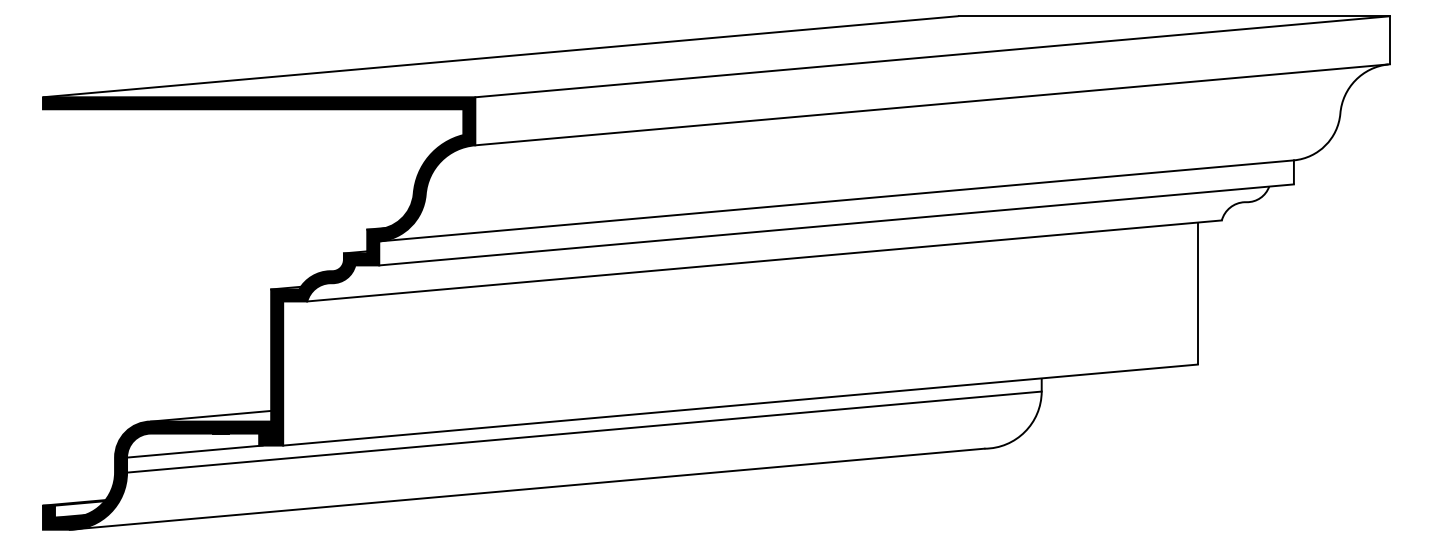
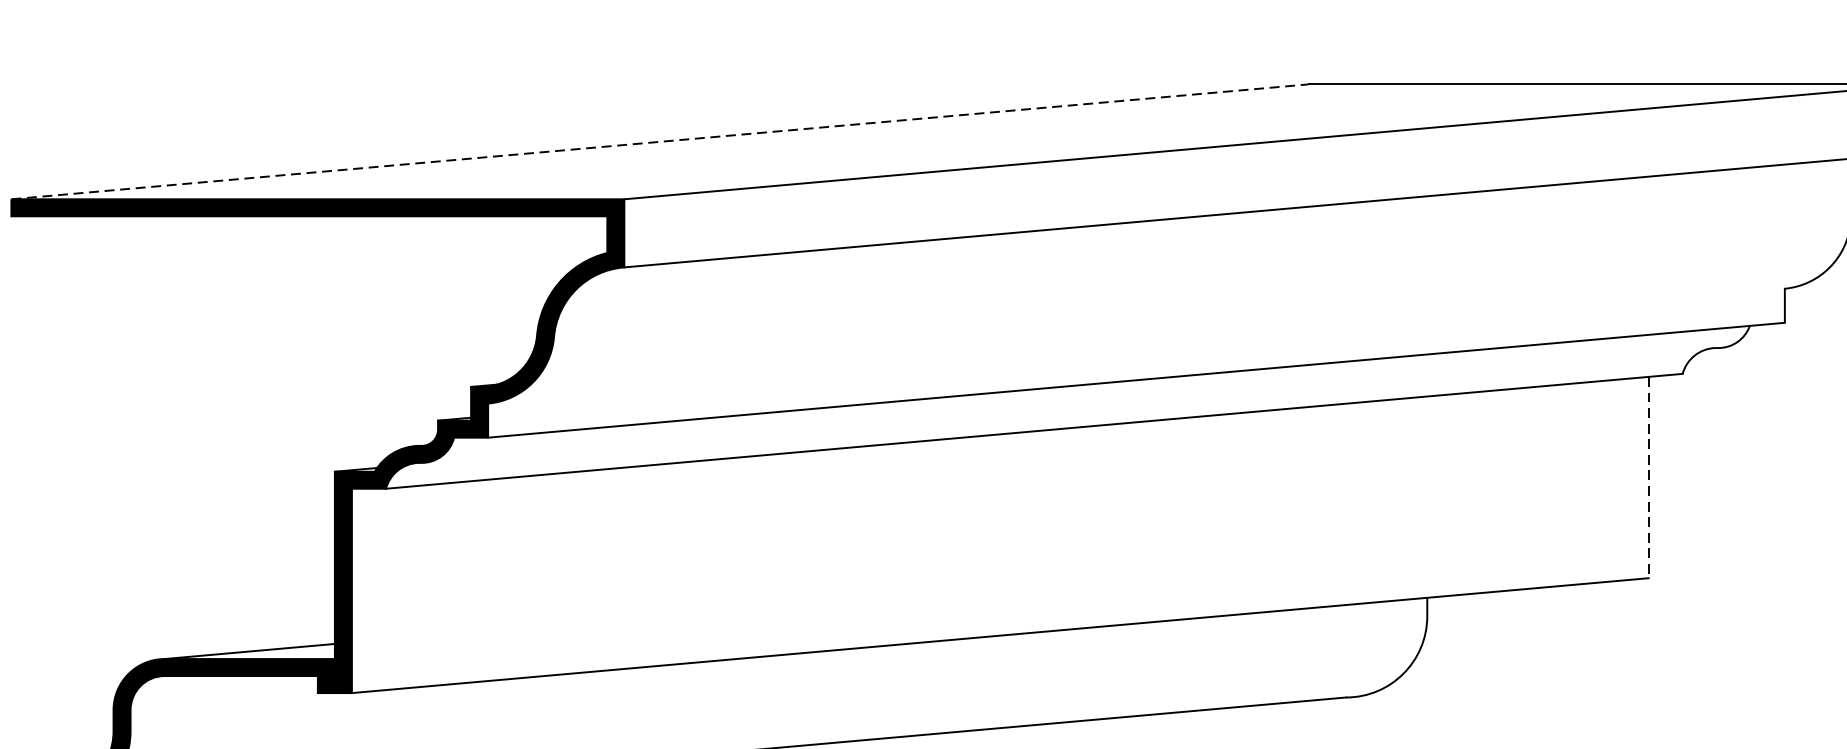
line: (500, 56) -> (660, 141), solid -> dashed
line: (836, 200) -> (1136, 345), removed
line: (1197, 293) -> (1648, 477), solid -> dashed
line: (584, 431) -> (779, 673), removed
line: (194, 451) -> (226, 701), removed

